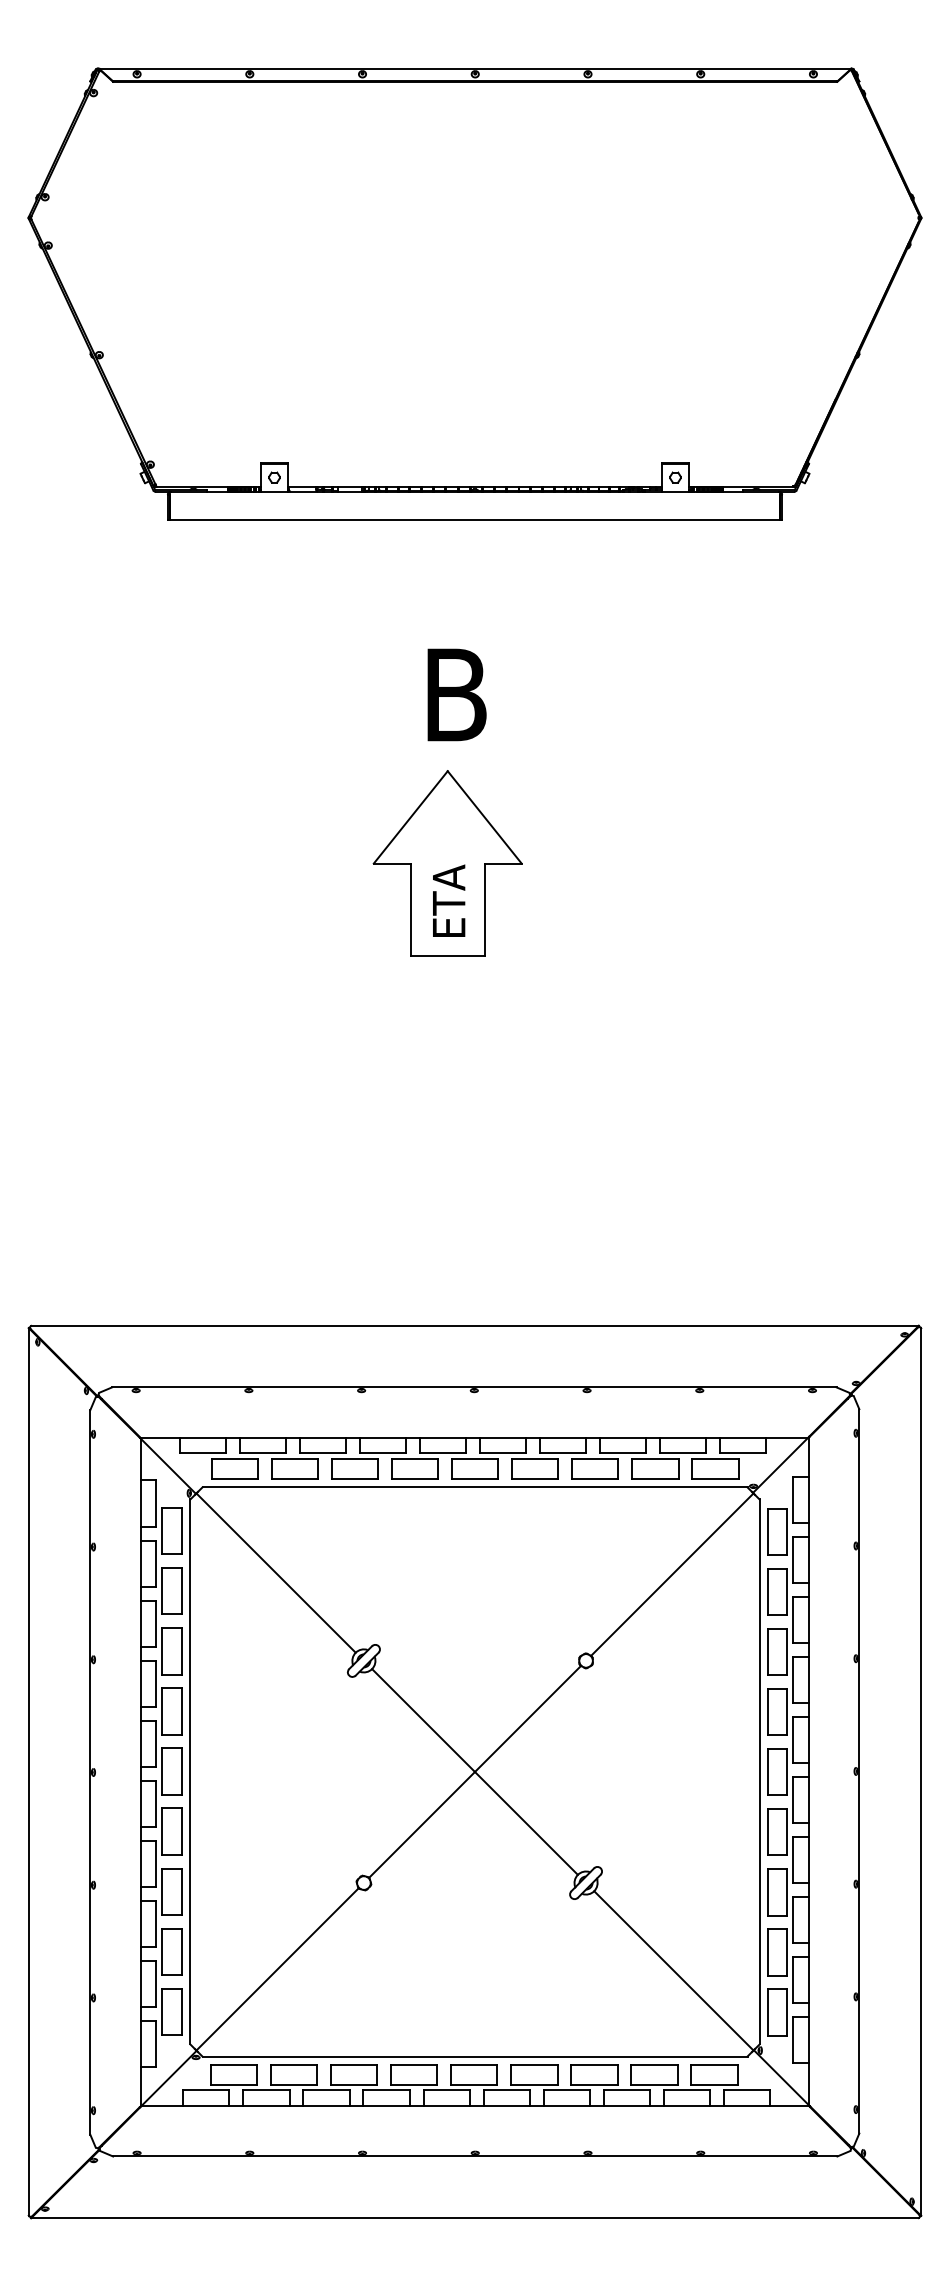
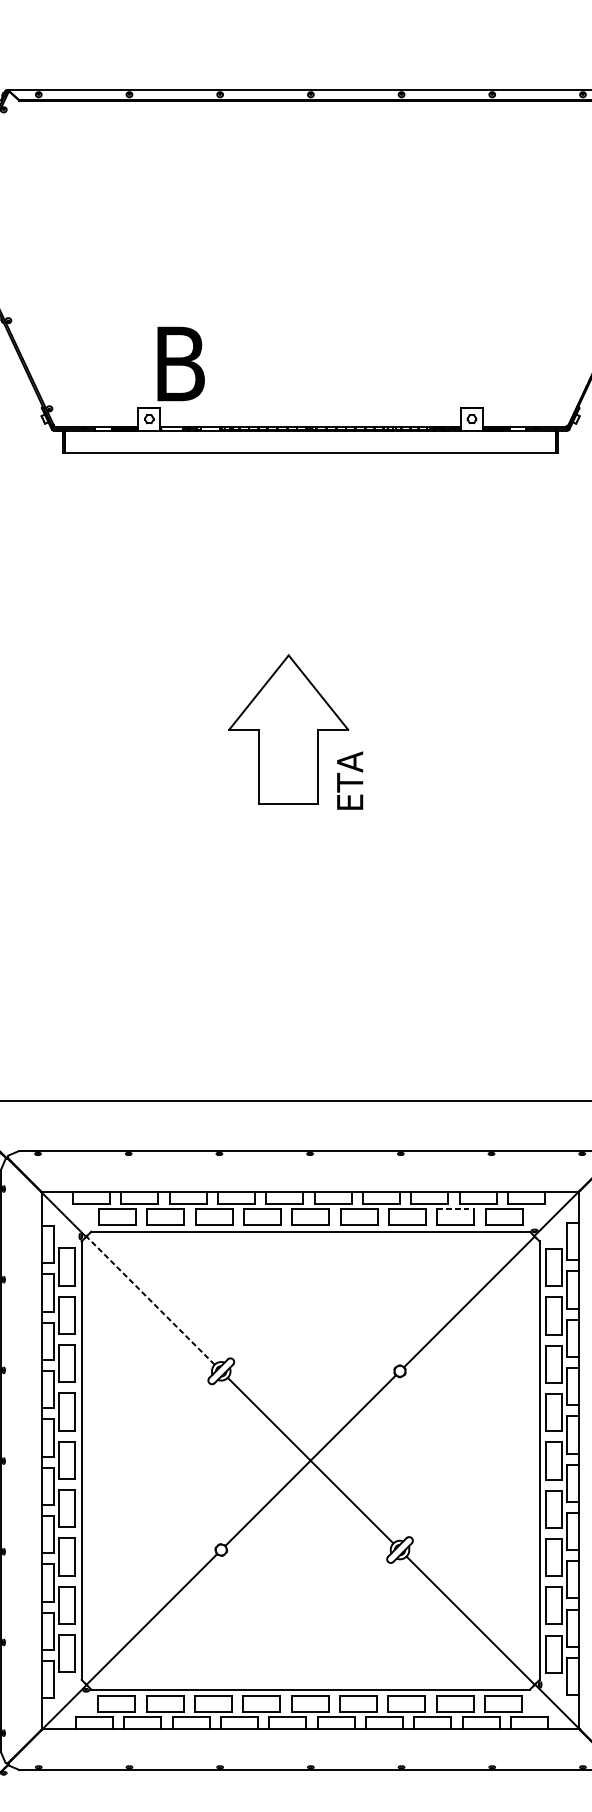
text: (456, 694) -> (180, 363), moved
text: (449, 900) -> (350, 780), moved
line: (655, 1459) -> (455, 1209), solid -> dashed
line: (276, 1573) -> (150, 1300), solid -> dashed

